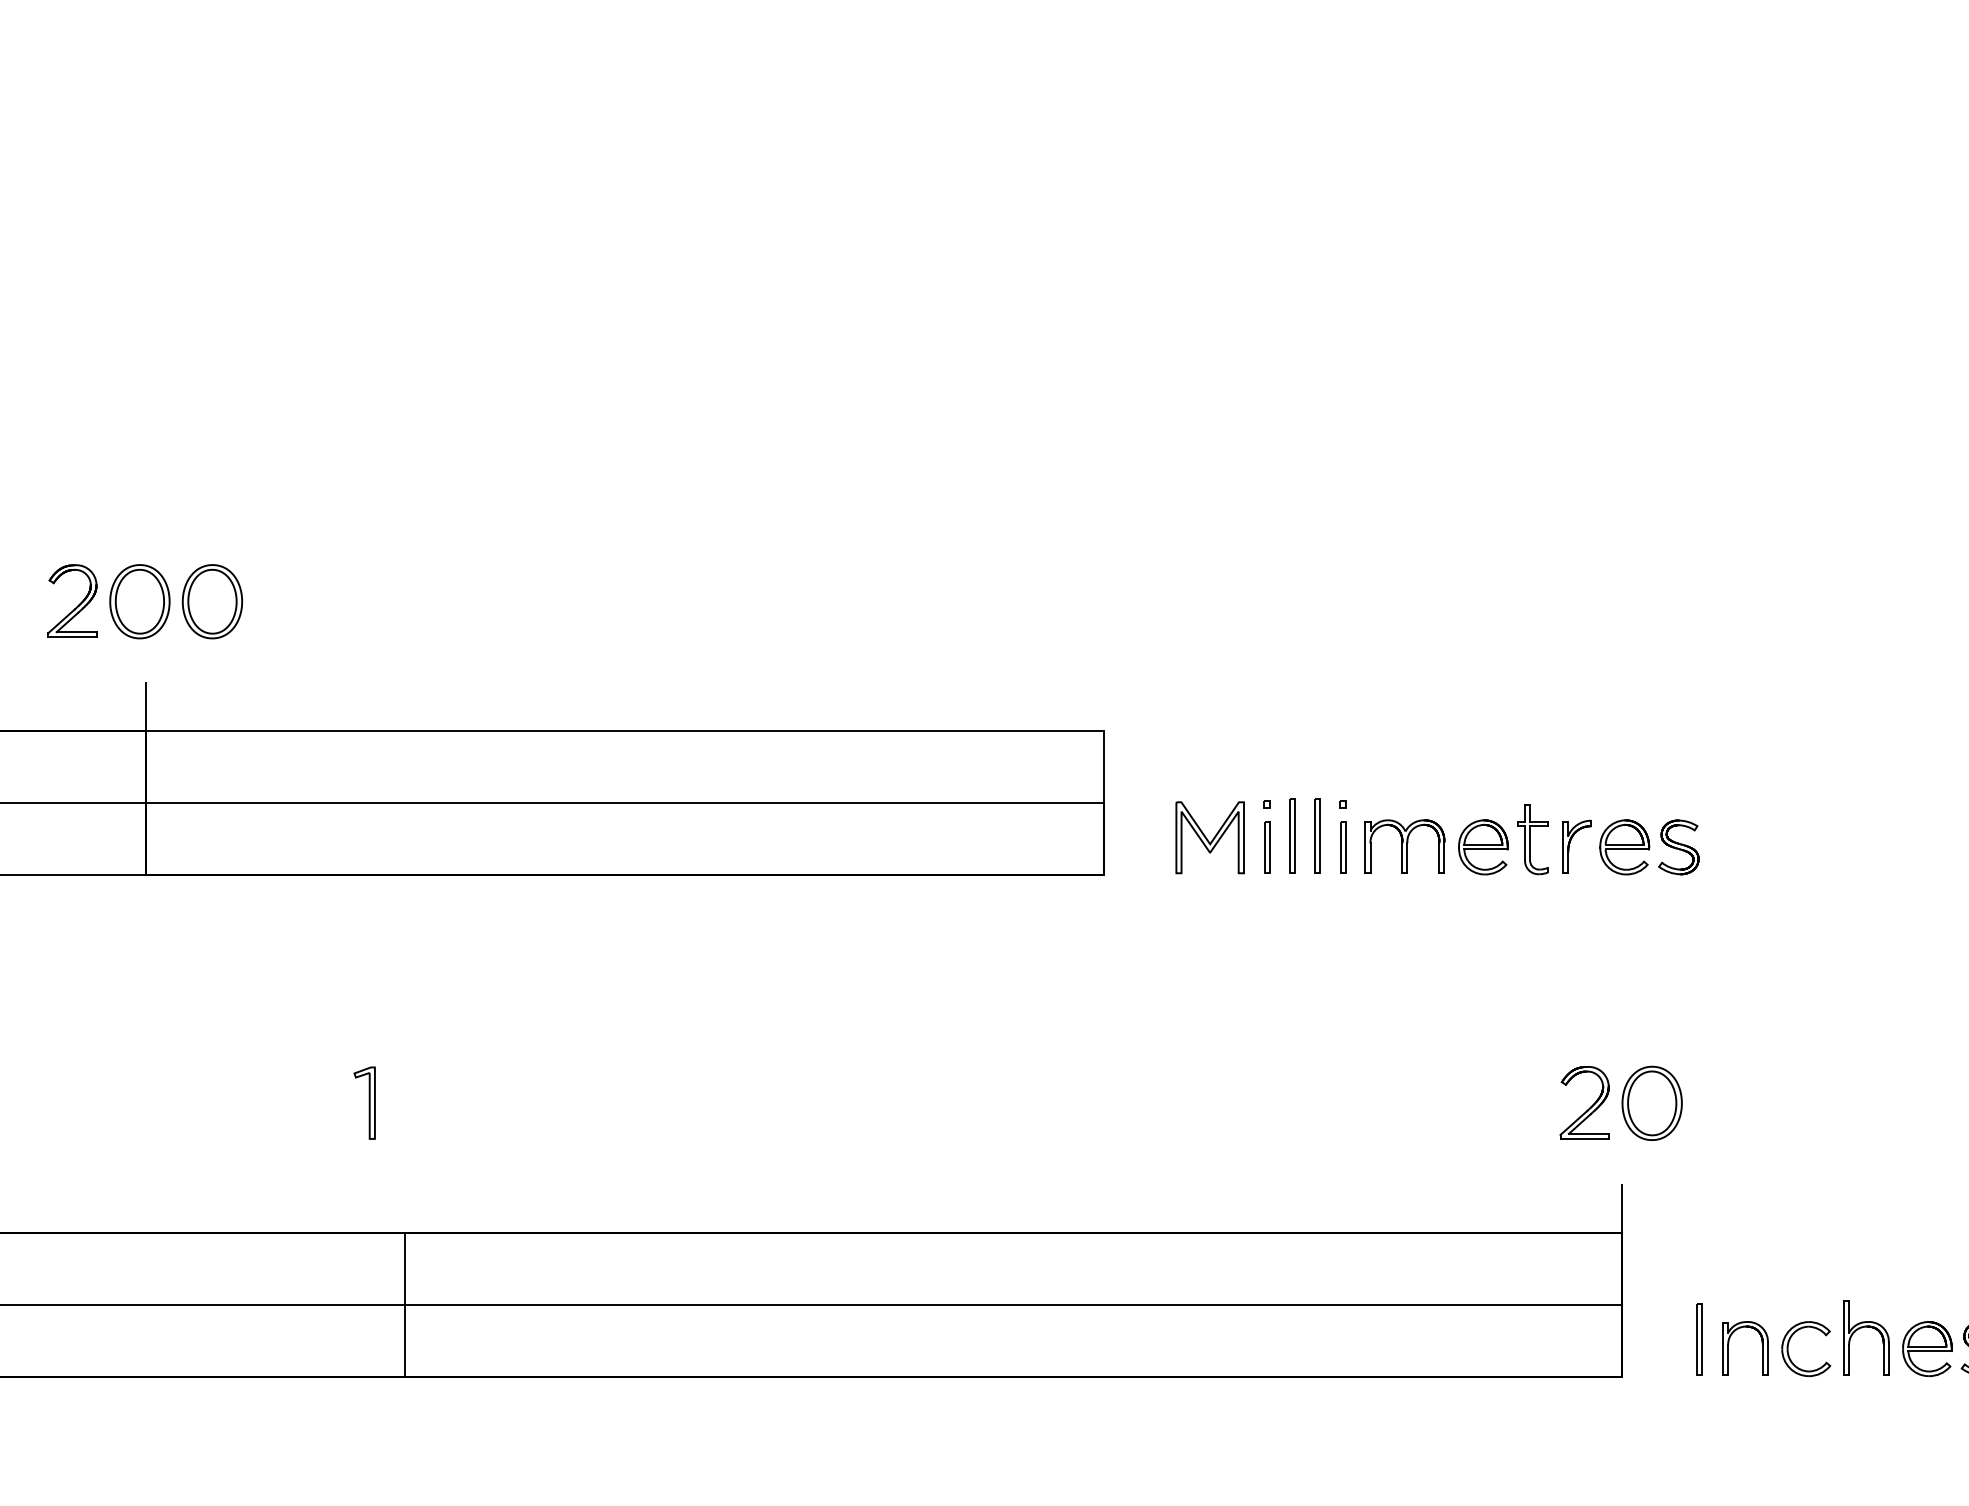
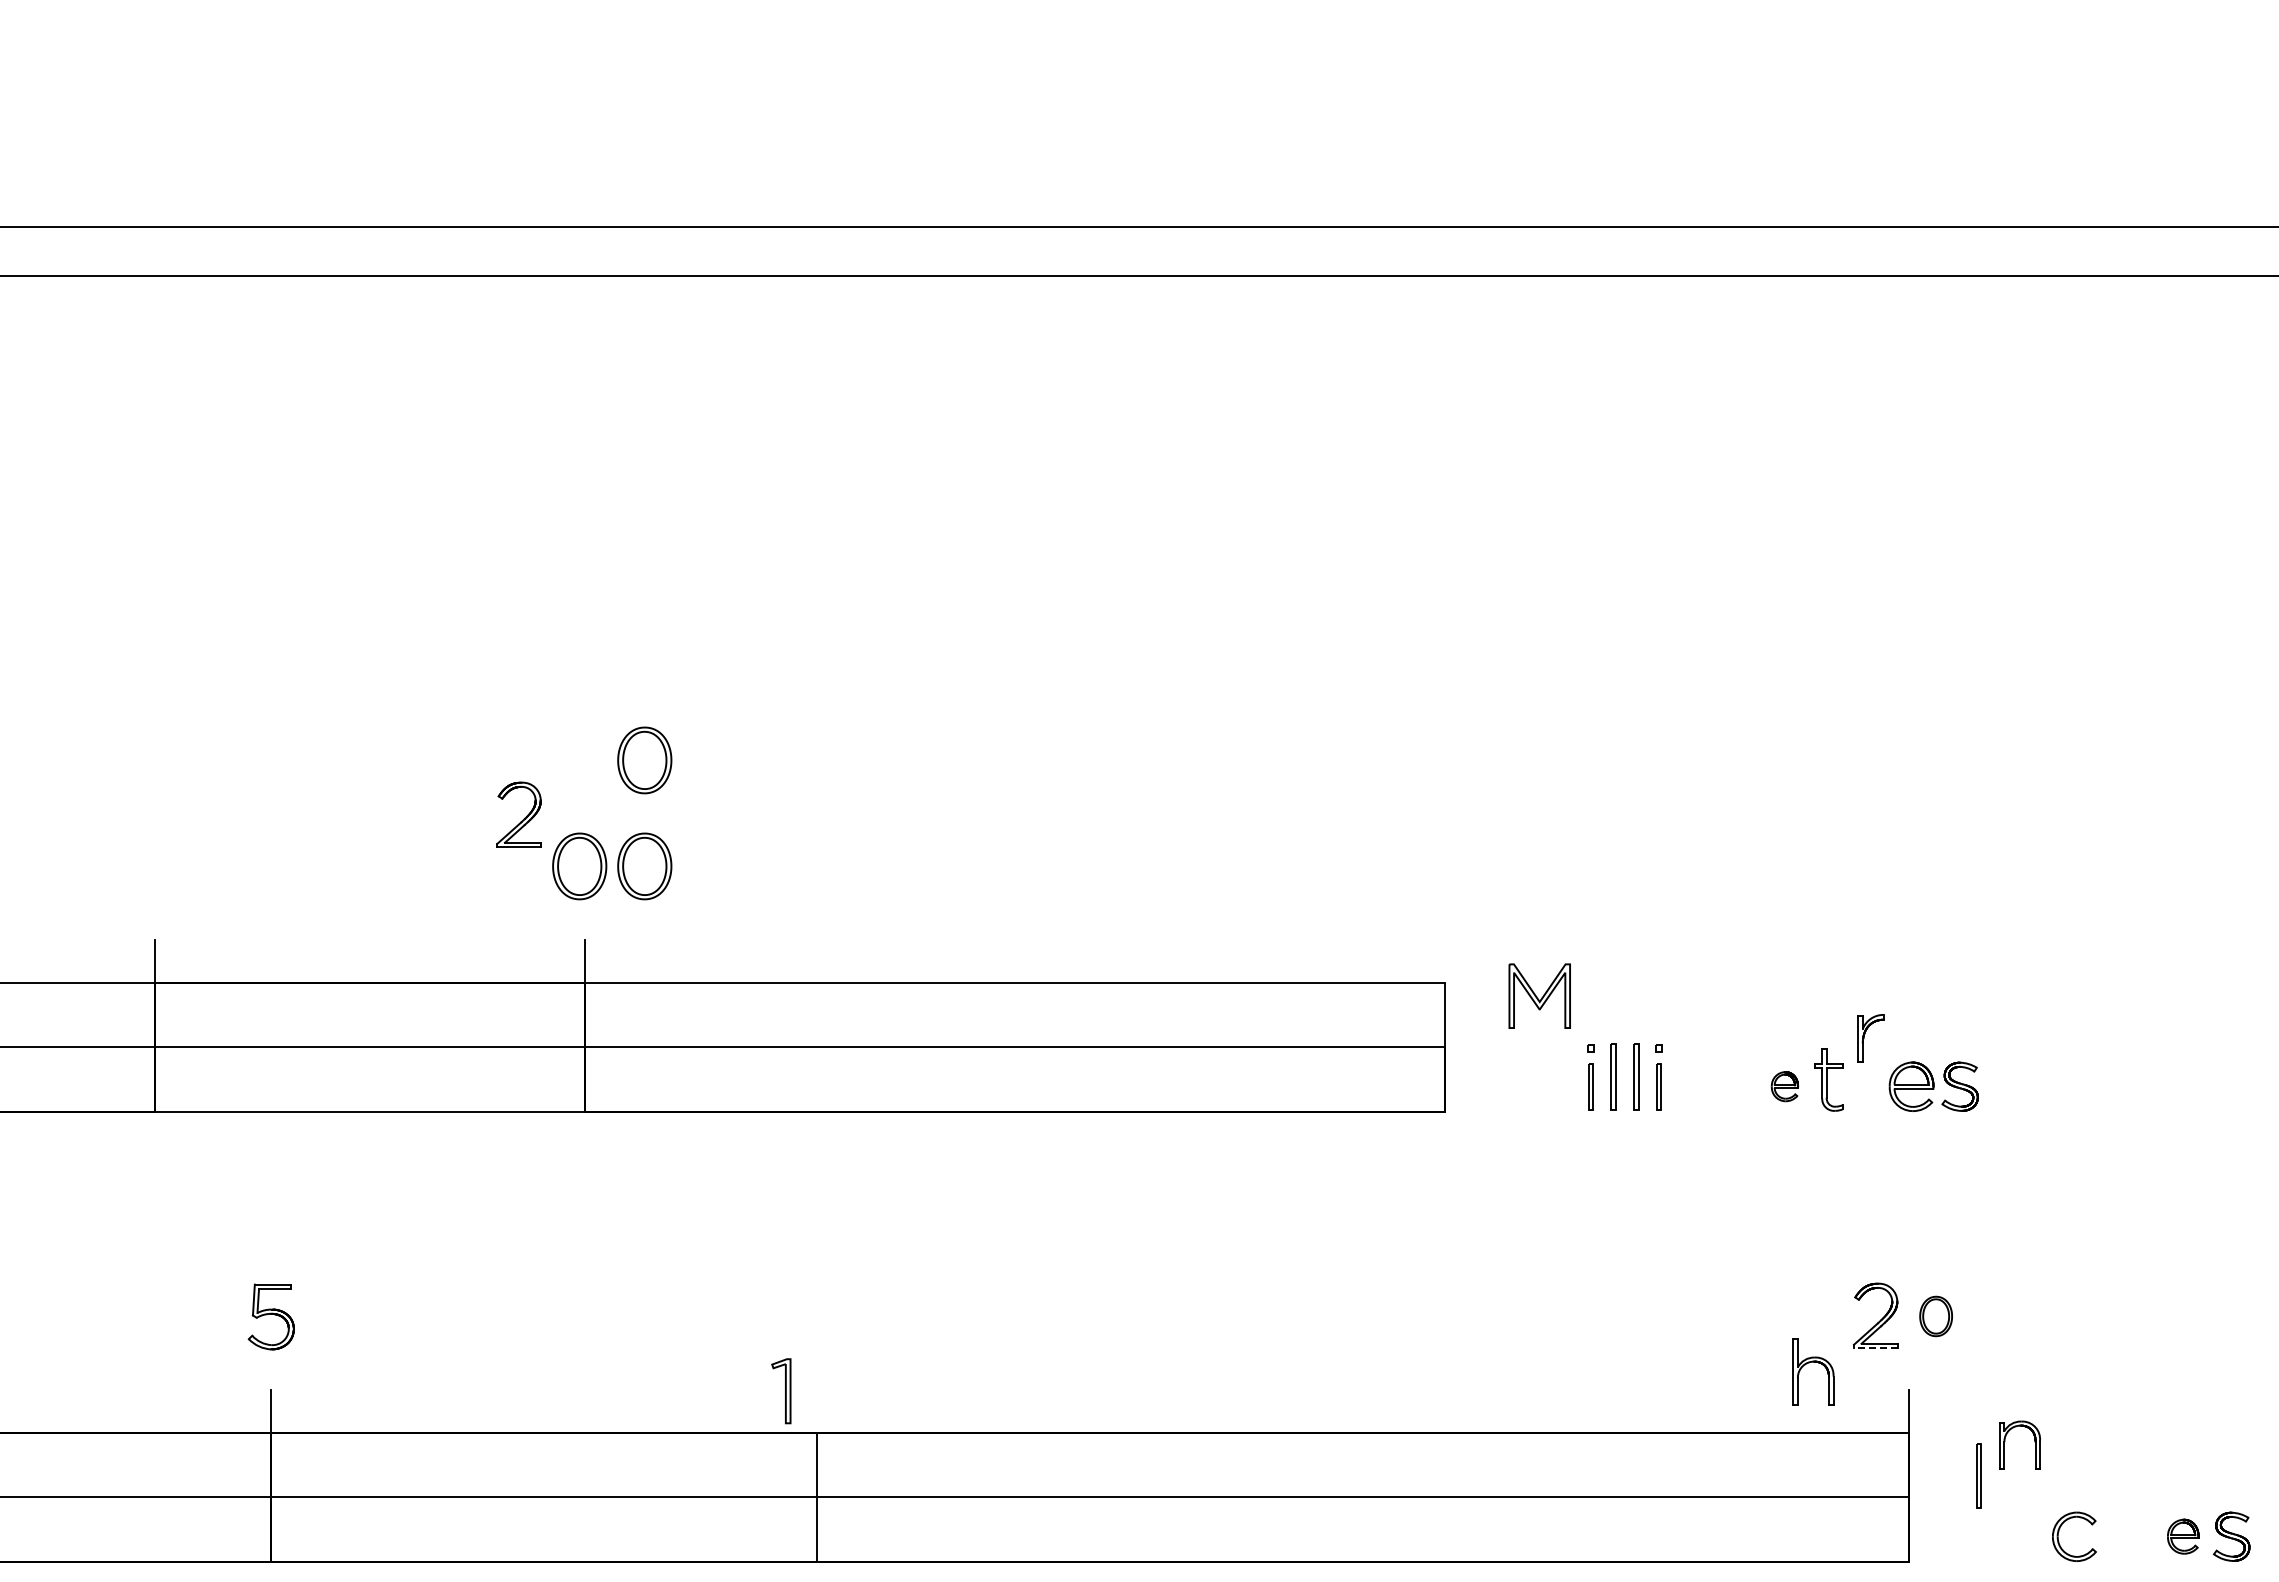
part: (212, 483) -> (644, 760), added
part: (77, 605) -> (523, 818), moved
part: (1209, 837) -> (1539, 995), moved
part: (1404, 845) -> (1714, 1085), removed
part: (1483, 847) -> (1784, 1086), size x0.6
part: (1576, 847) -> (1870, 1038), moved
part: (364, 1103) -> (781, 1391), moved
part: (1651, 1103) -> (1935, 1316), size x0.6
line: (1584, 1139) -> (1875, 1348), solid -> dashed
part: (1862, 1328) -> (1809, 1363), moved
part: (1699, 1338) -> (1978, 1475), moved
part: (1729, 1344) -> (2005, 1441), moved
part: (1927, 1348) -> (2183, 1536), size x0.7

